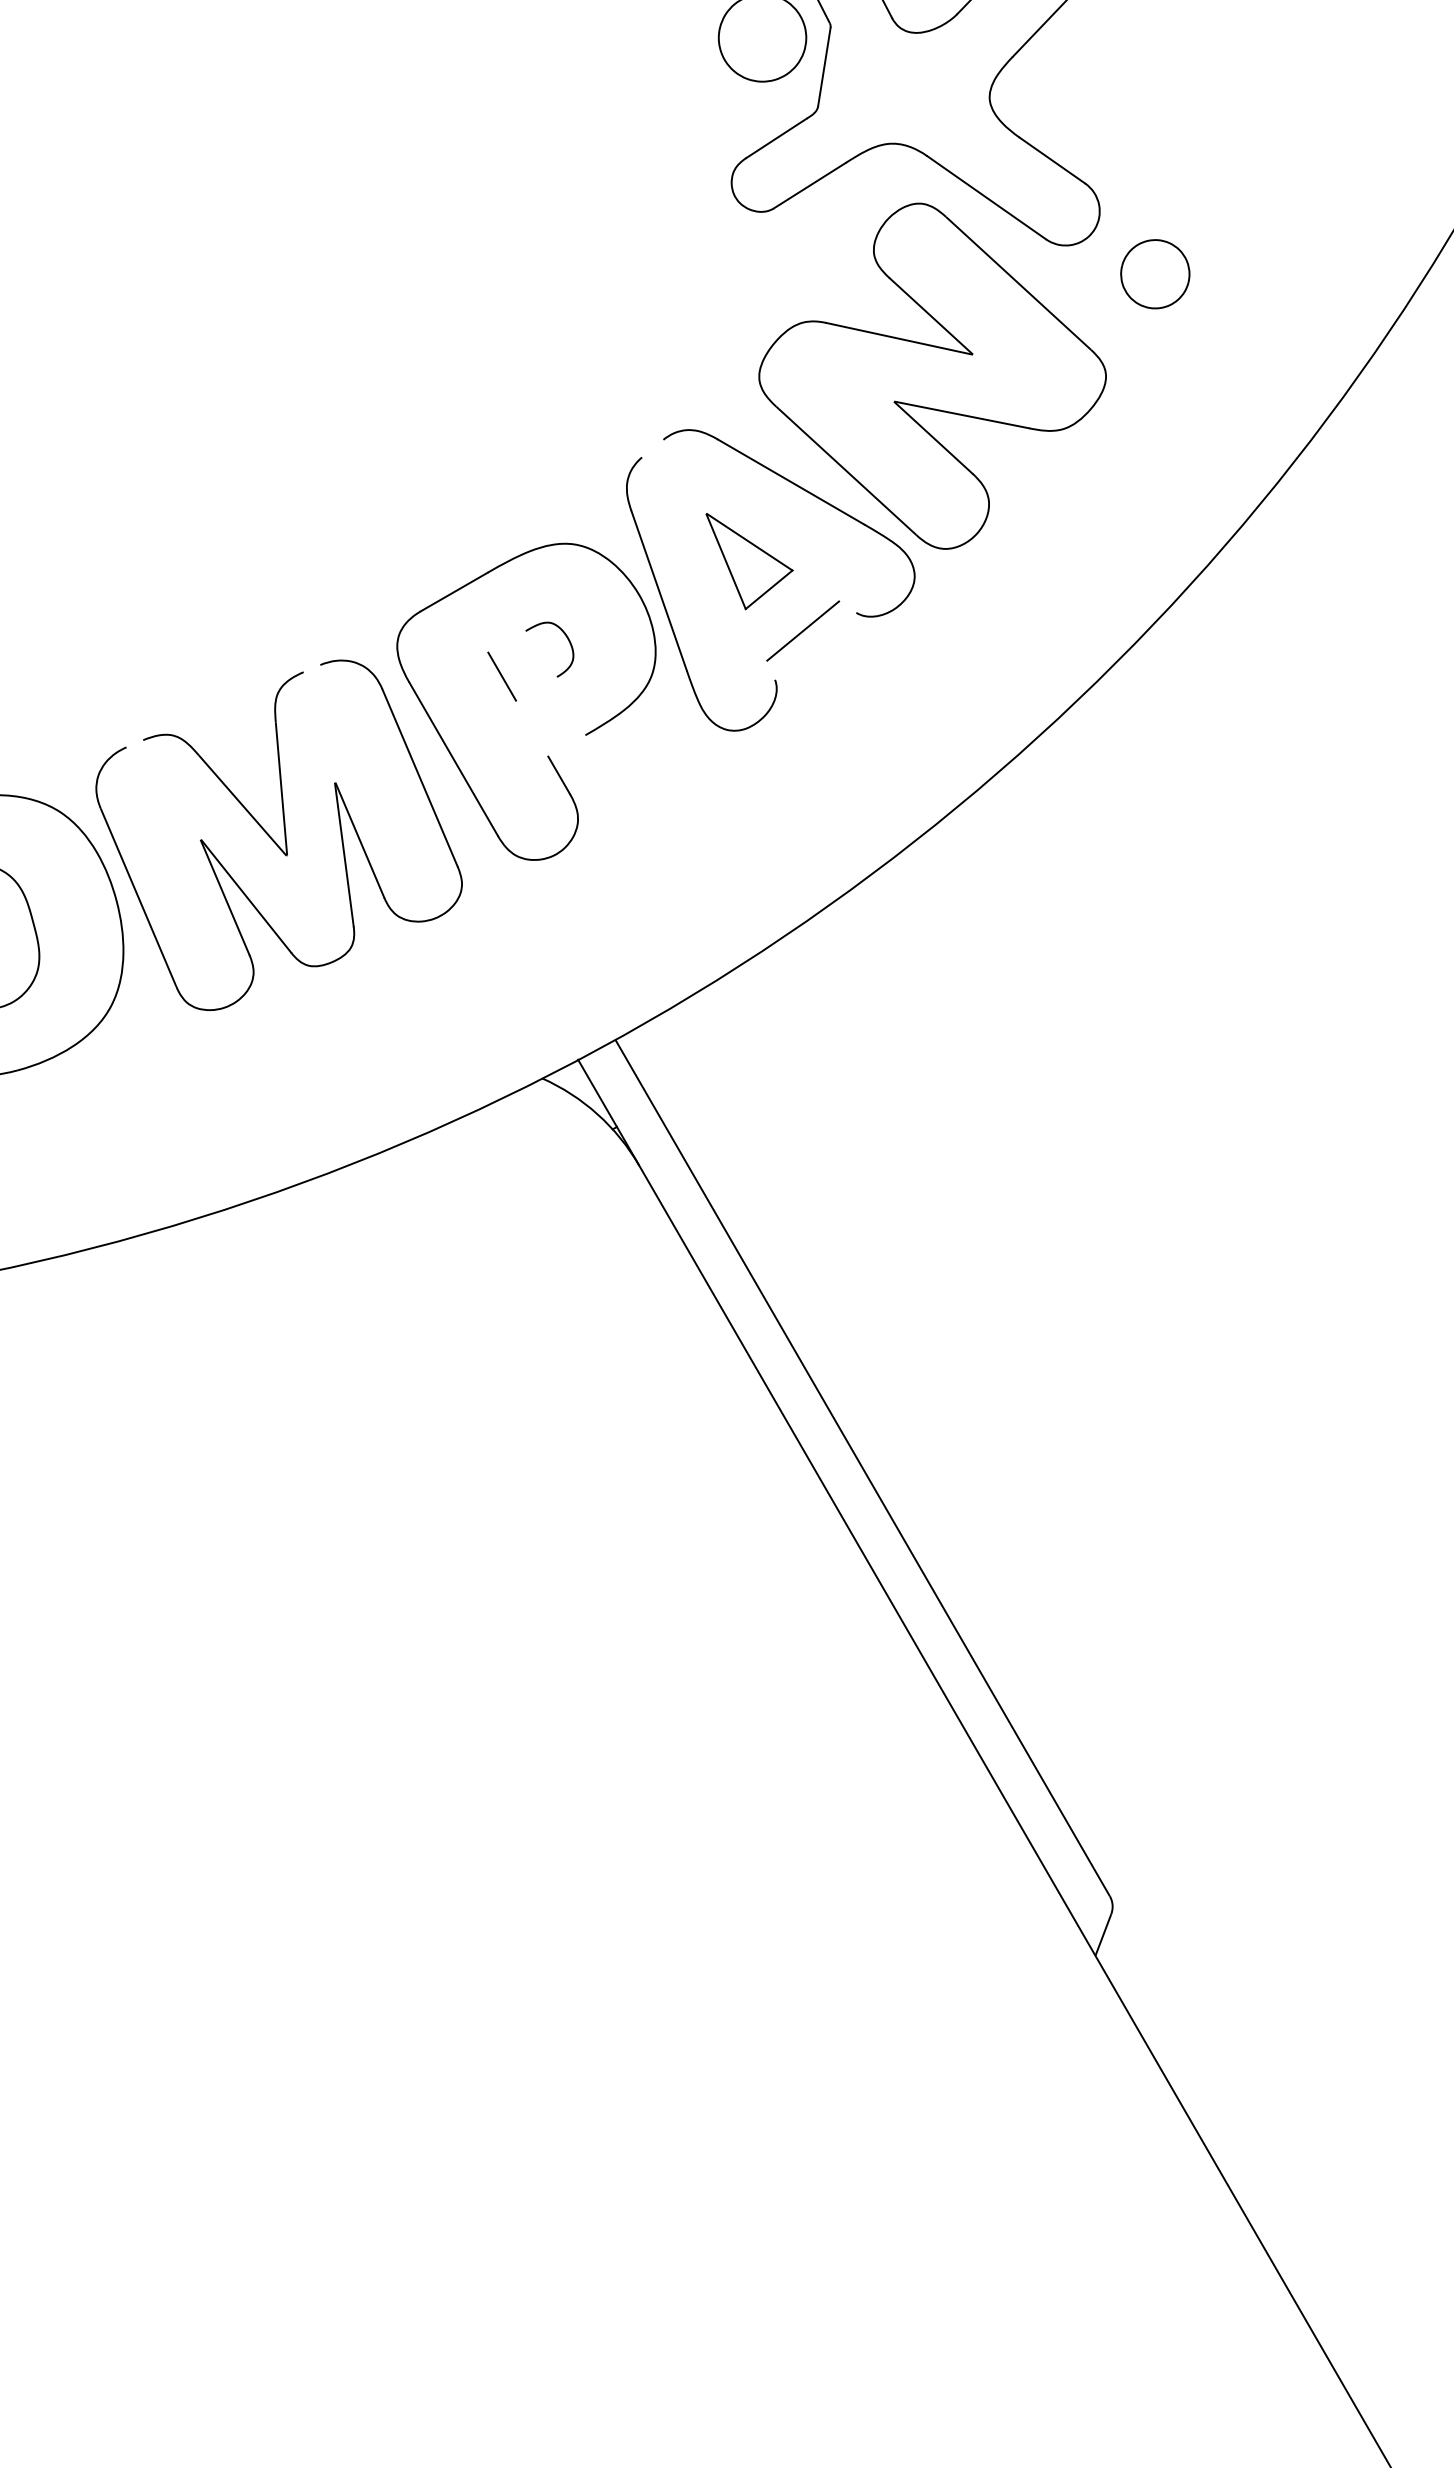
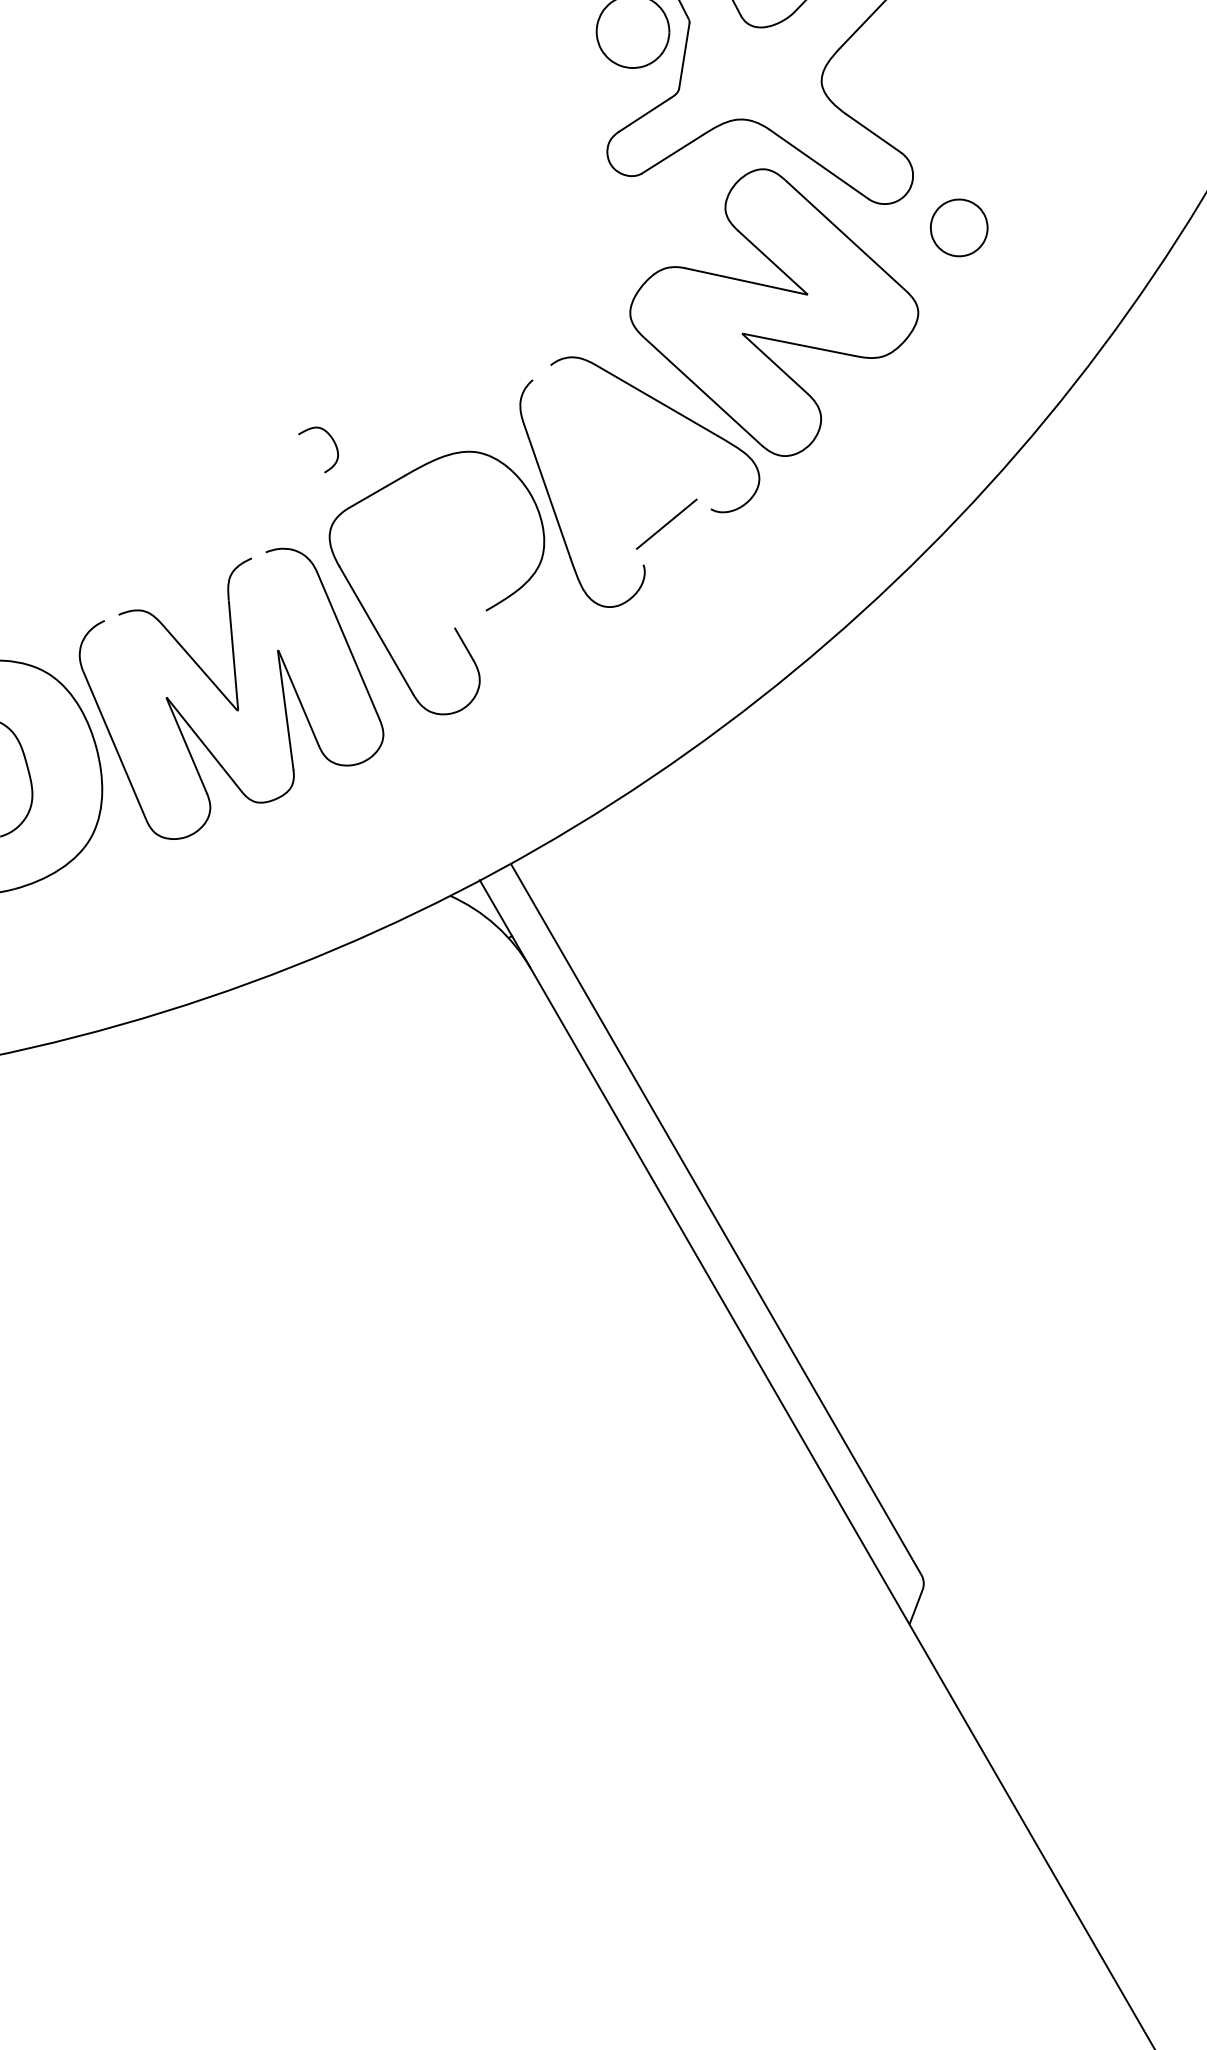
part: (749, 561) -> (622, 466), removed
curve: (567, 639) -> (333, 441), moved
line: (502, 676) -> (417, 561), removed

